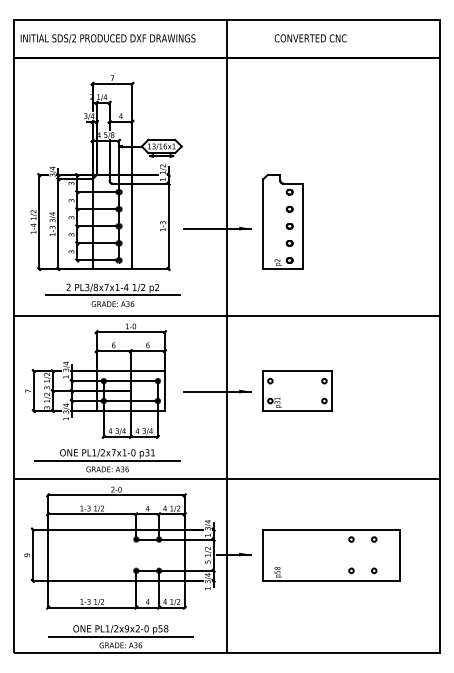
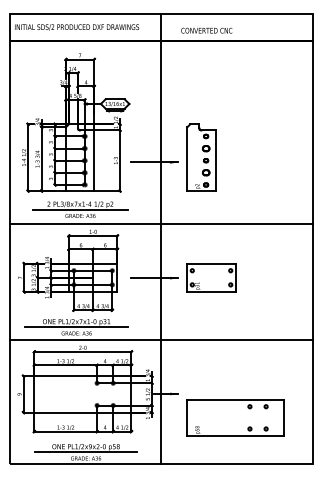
text: (310, 38) -> (206, 30), moved
part: (289, 208) -> (205, 148), size x1.6
part: (289, 243) -> (205, 172), size x1.6
part: (331, 555) -> (235, 418), moved

